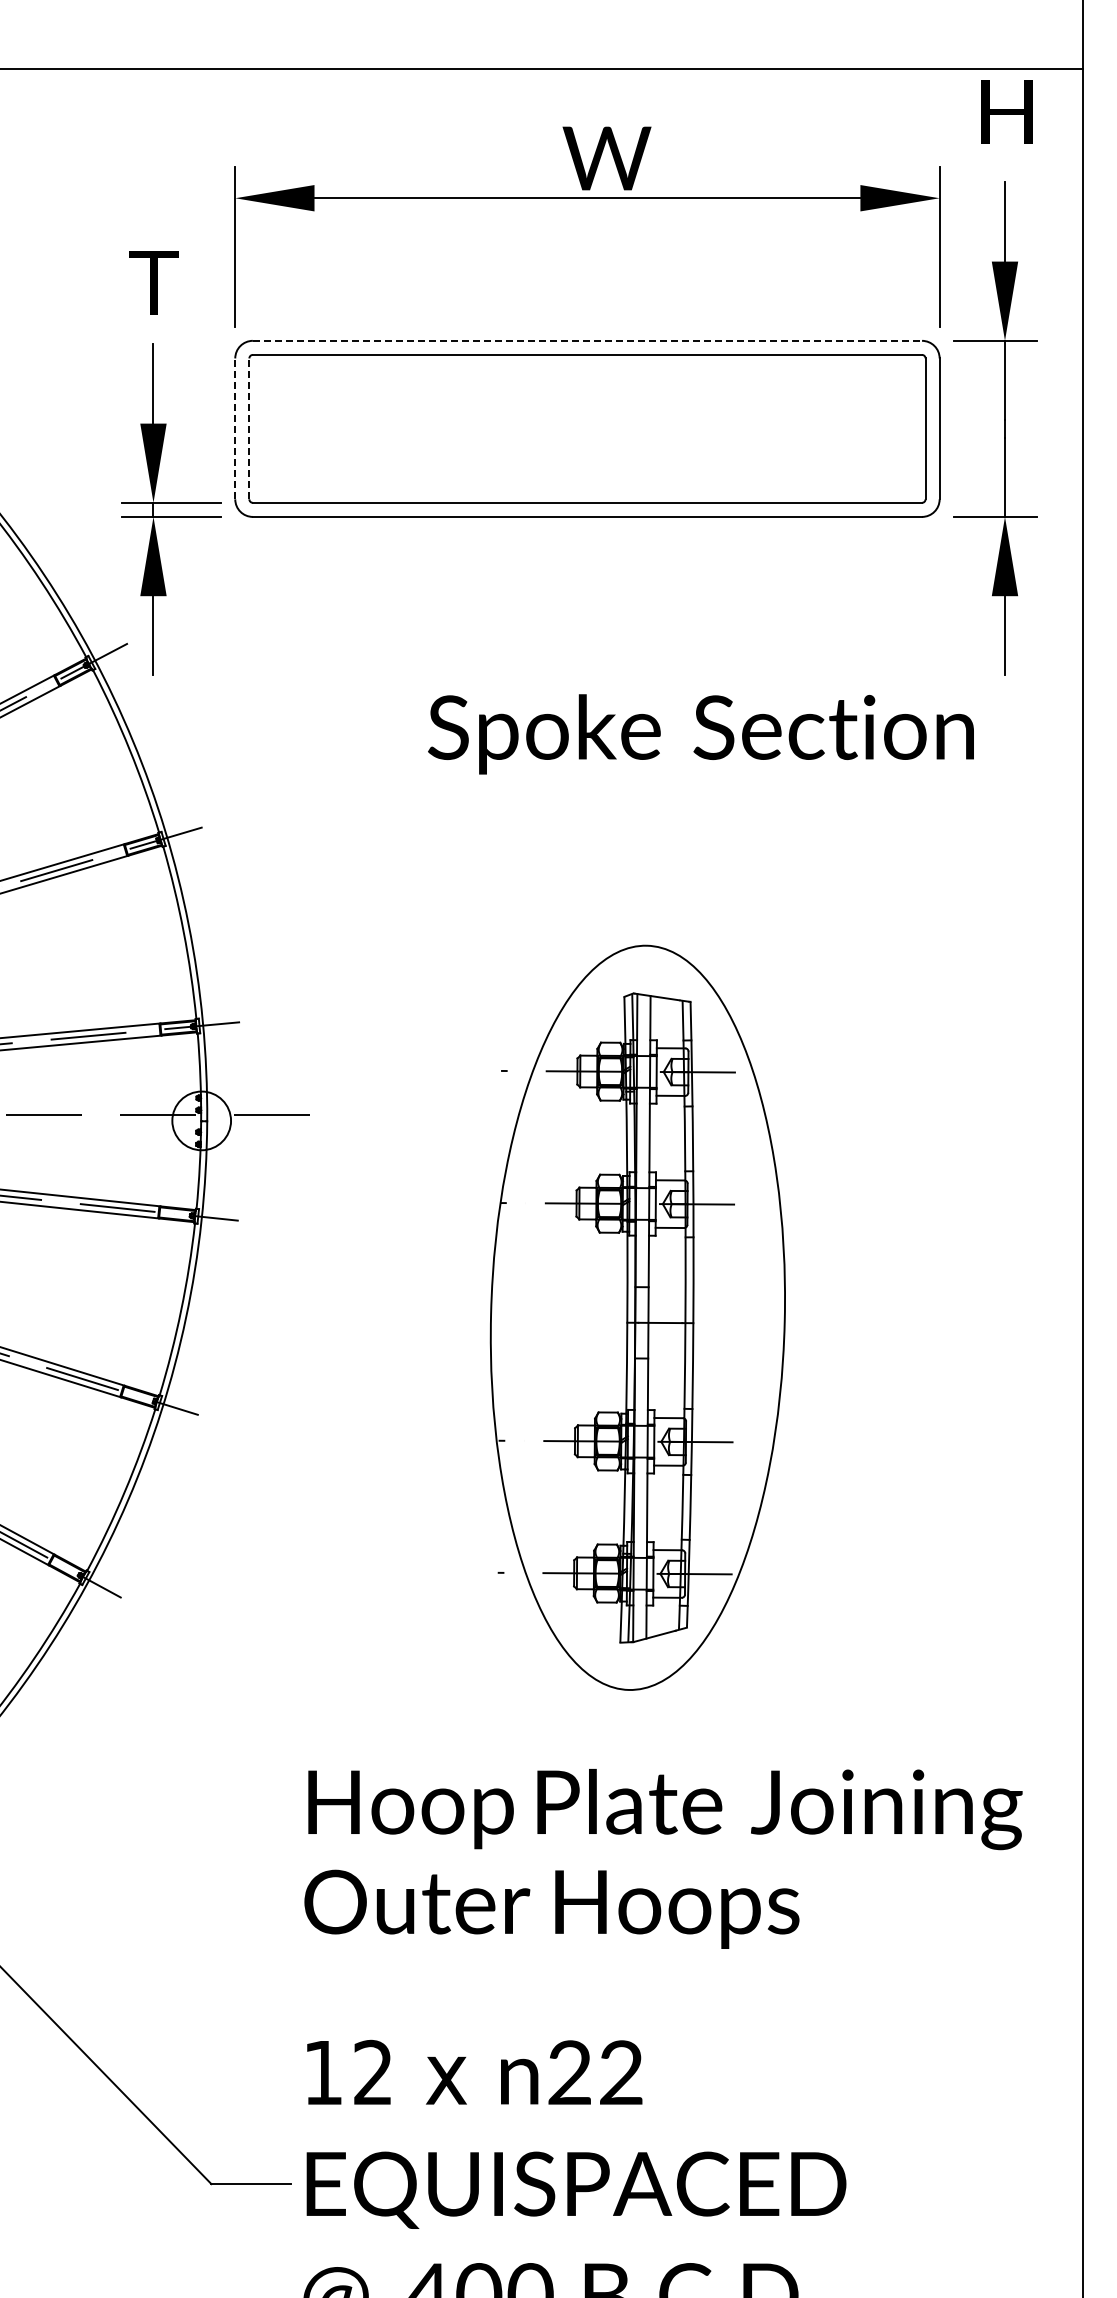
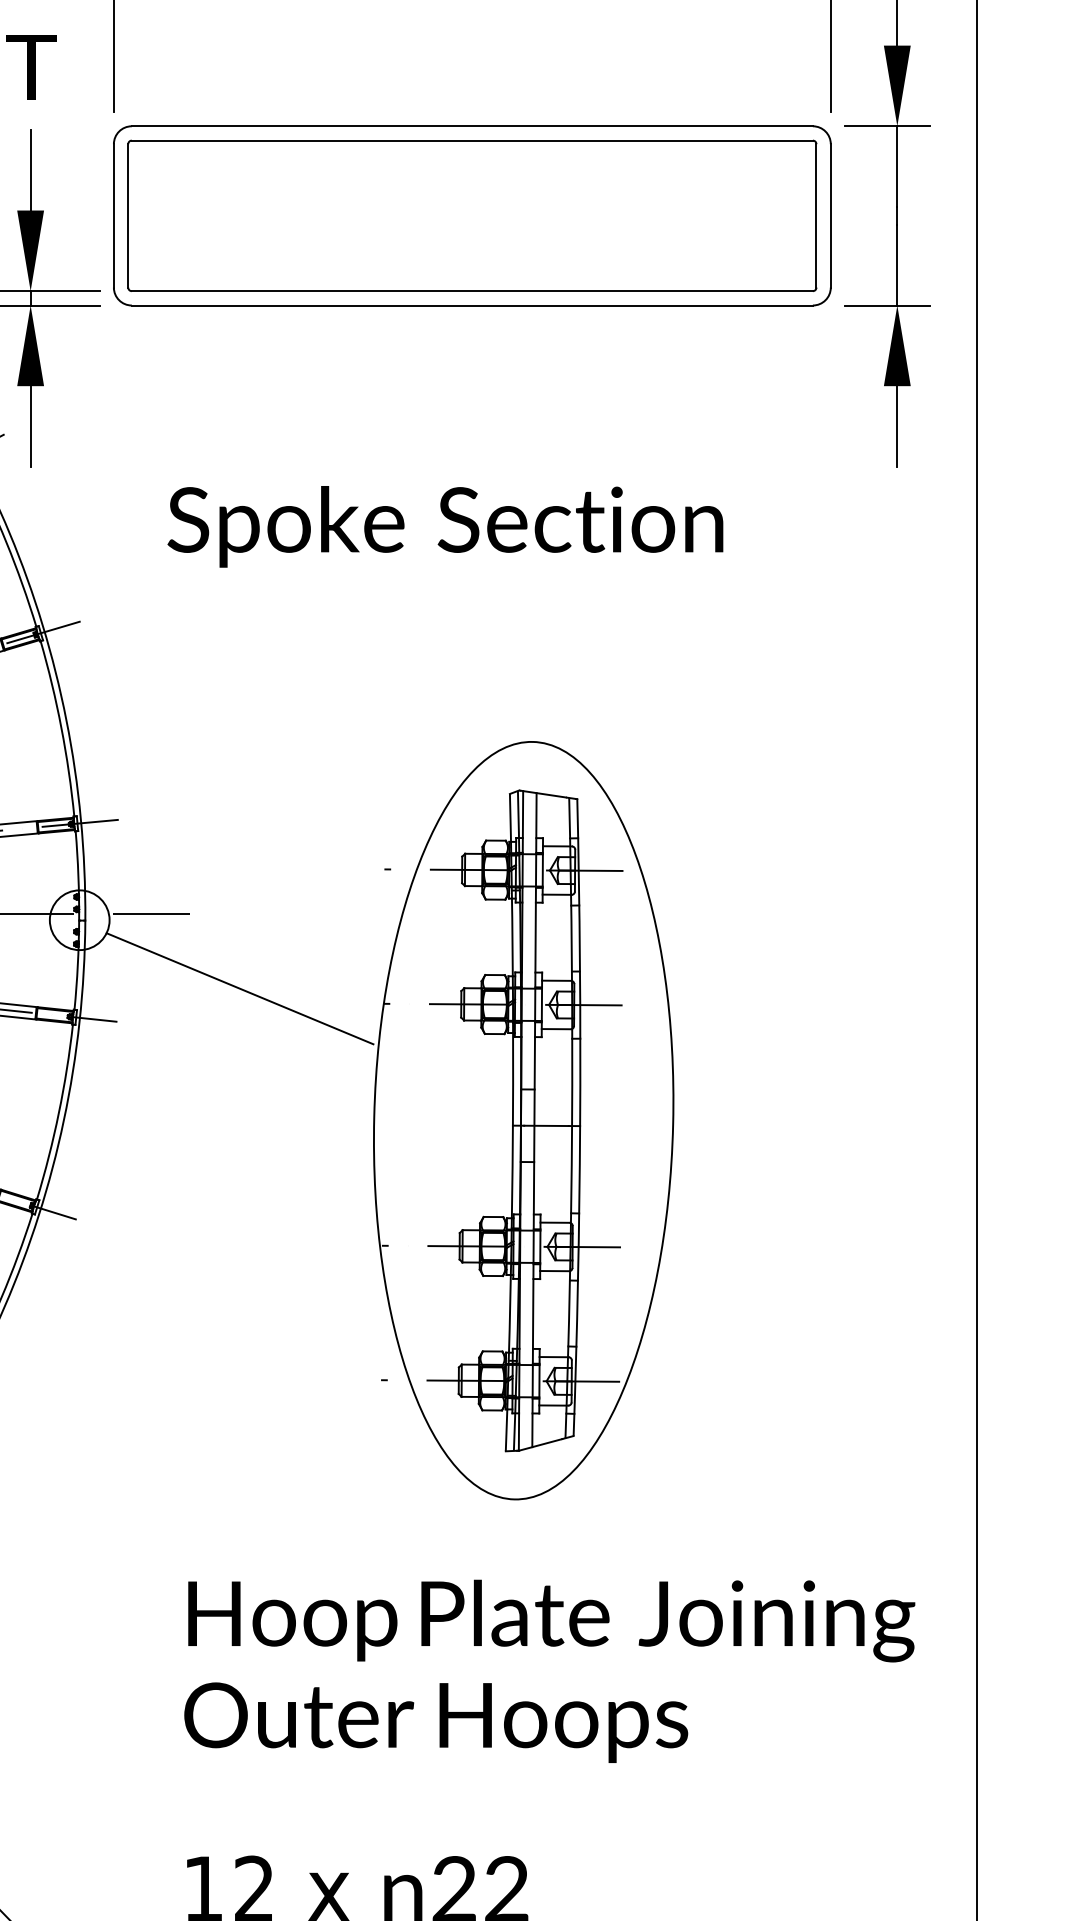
line: (587, 340) -> (472, 125), dashed -> solid
line: (235, 428) -> (114, 215), dashed -> solid
line: (249, 428) -> (128, 215), dashed -> solid
text: (700, 734) -> (444, 526), moved
line: (359, 1187) -> (240, 988), added

